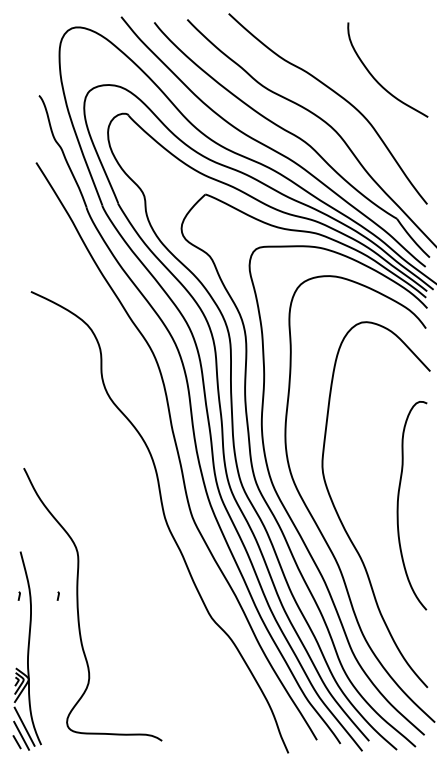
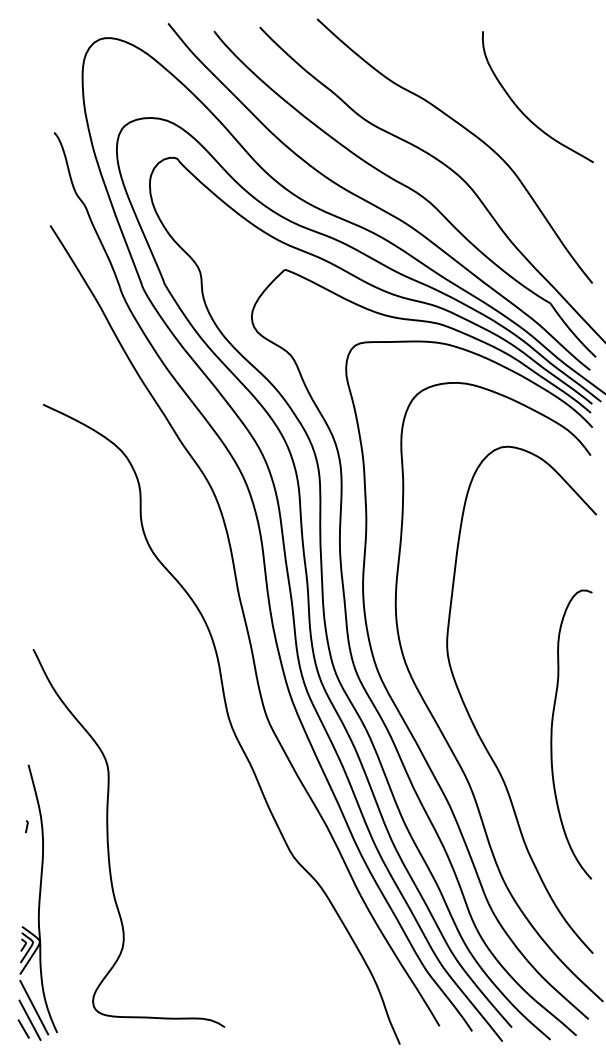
curve: (398, 505) -> (552, 734), moved
line: (57, 595) -> (79, 825), removed

